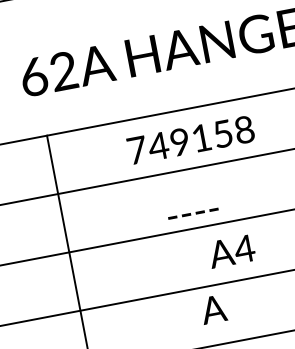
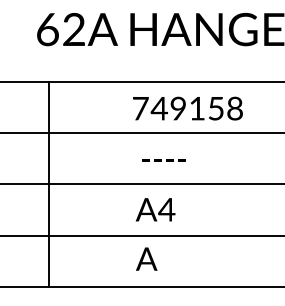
text: (190, 140) -> (187, 108), moved
text: (192, 213) -> (163, 160), moved
text: (231, 251) -> (155, 209), moved
text: (213, 308) -> (146, 258), moved

